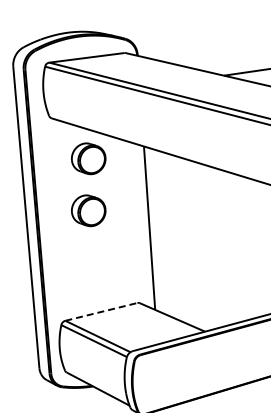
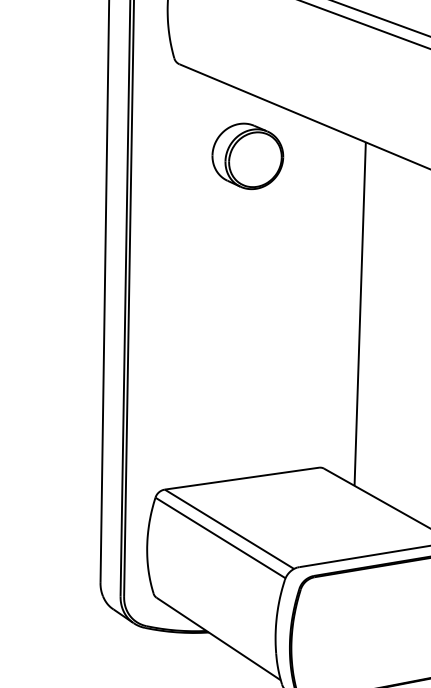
part: (88, 210) -> (236, 264), removed
line: (101, 311) -> (242, 477), dashed -> solid

